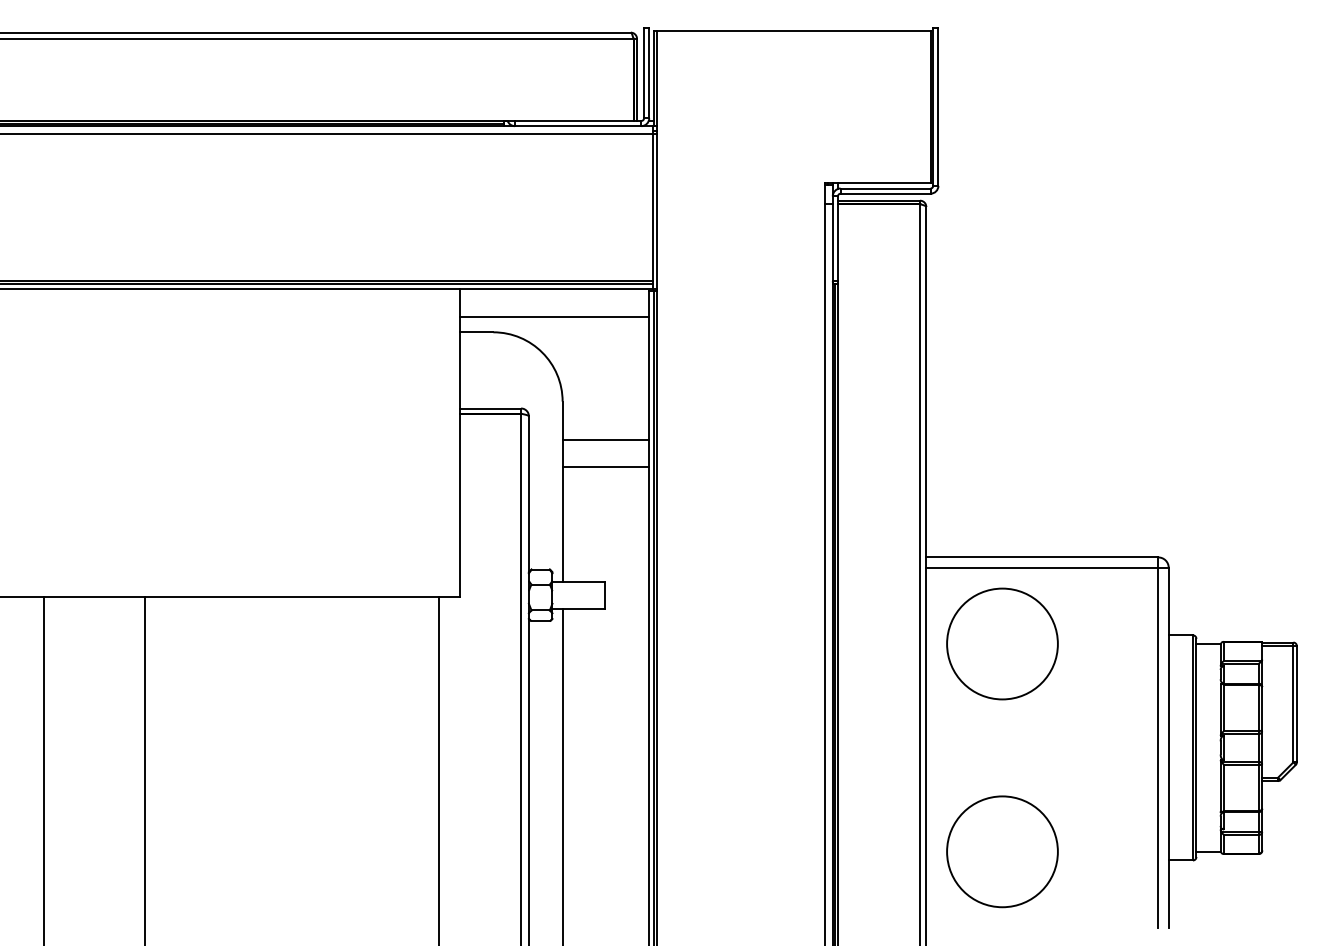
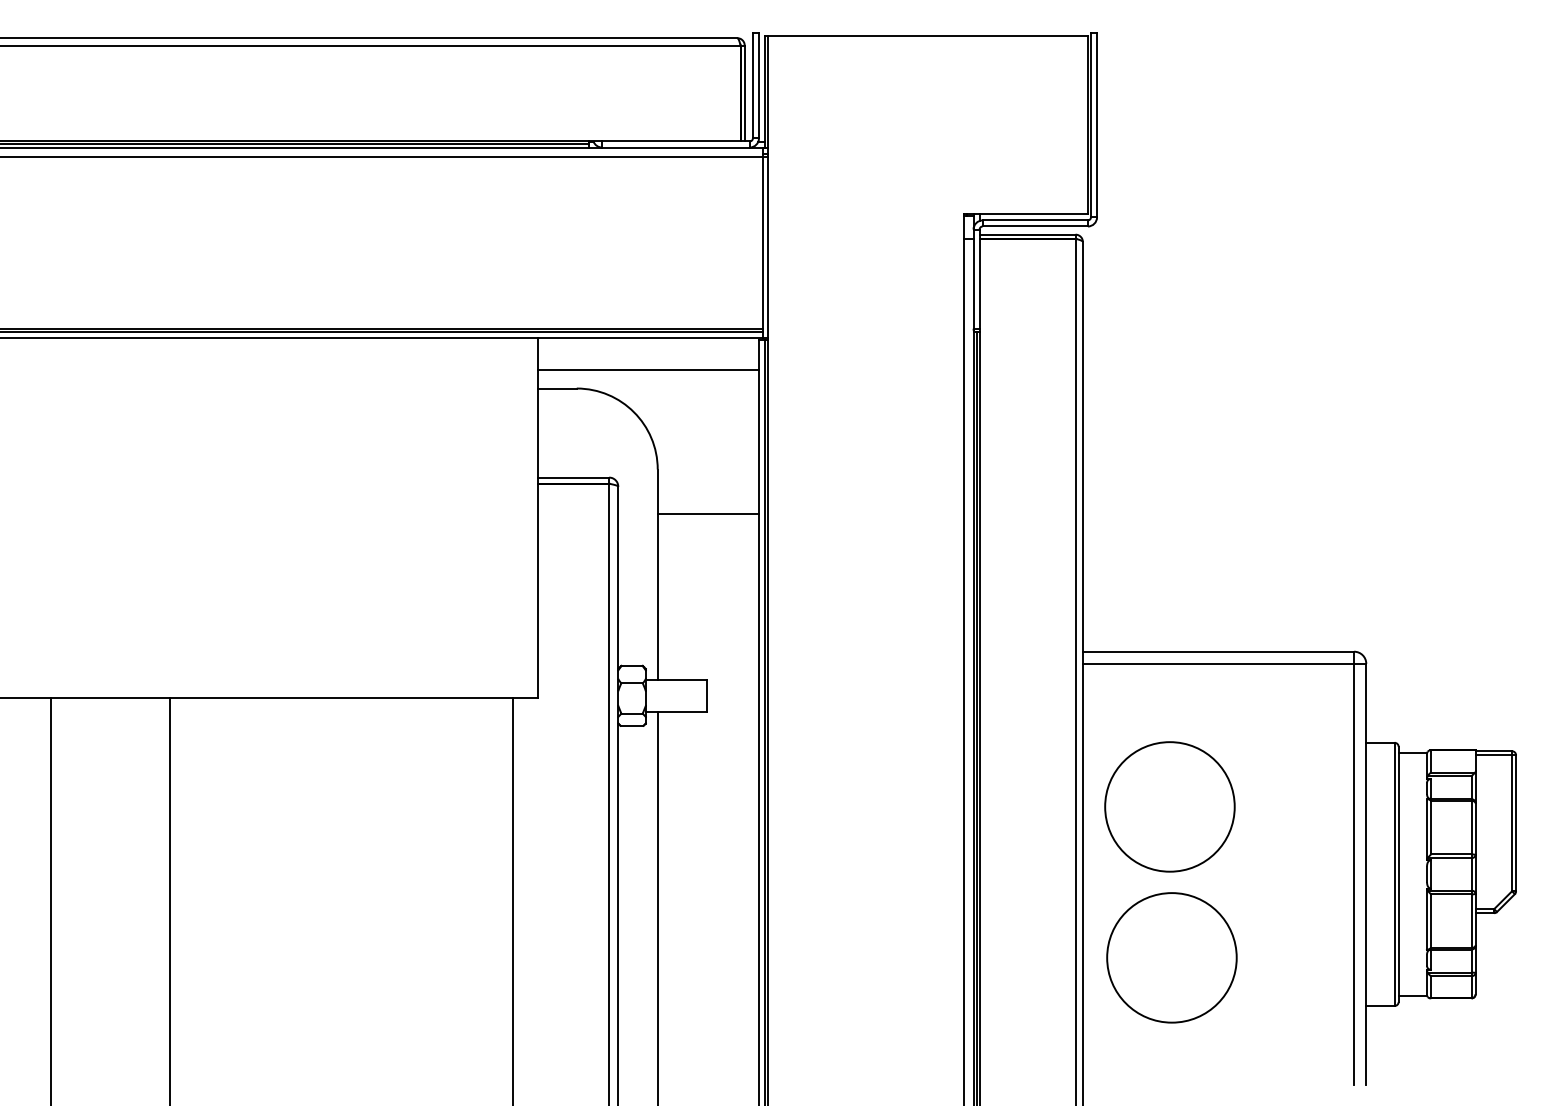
line: (605, 467) -> (707, 546), removed
circle: (1002, 643) -> (1169, 806), moved
circle: (1002, 851) -> (1171, 957), moved

